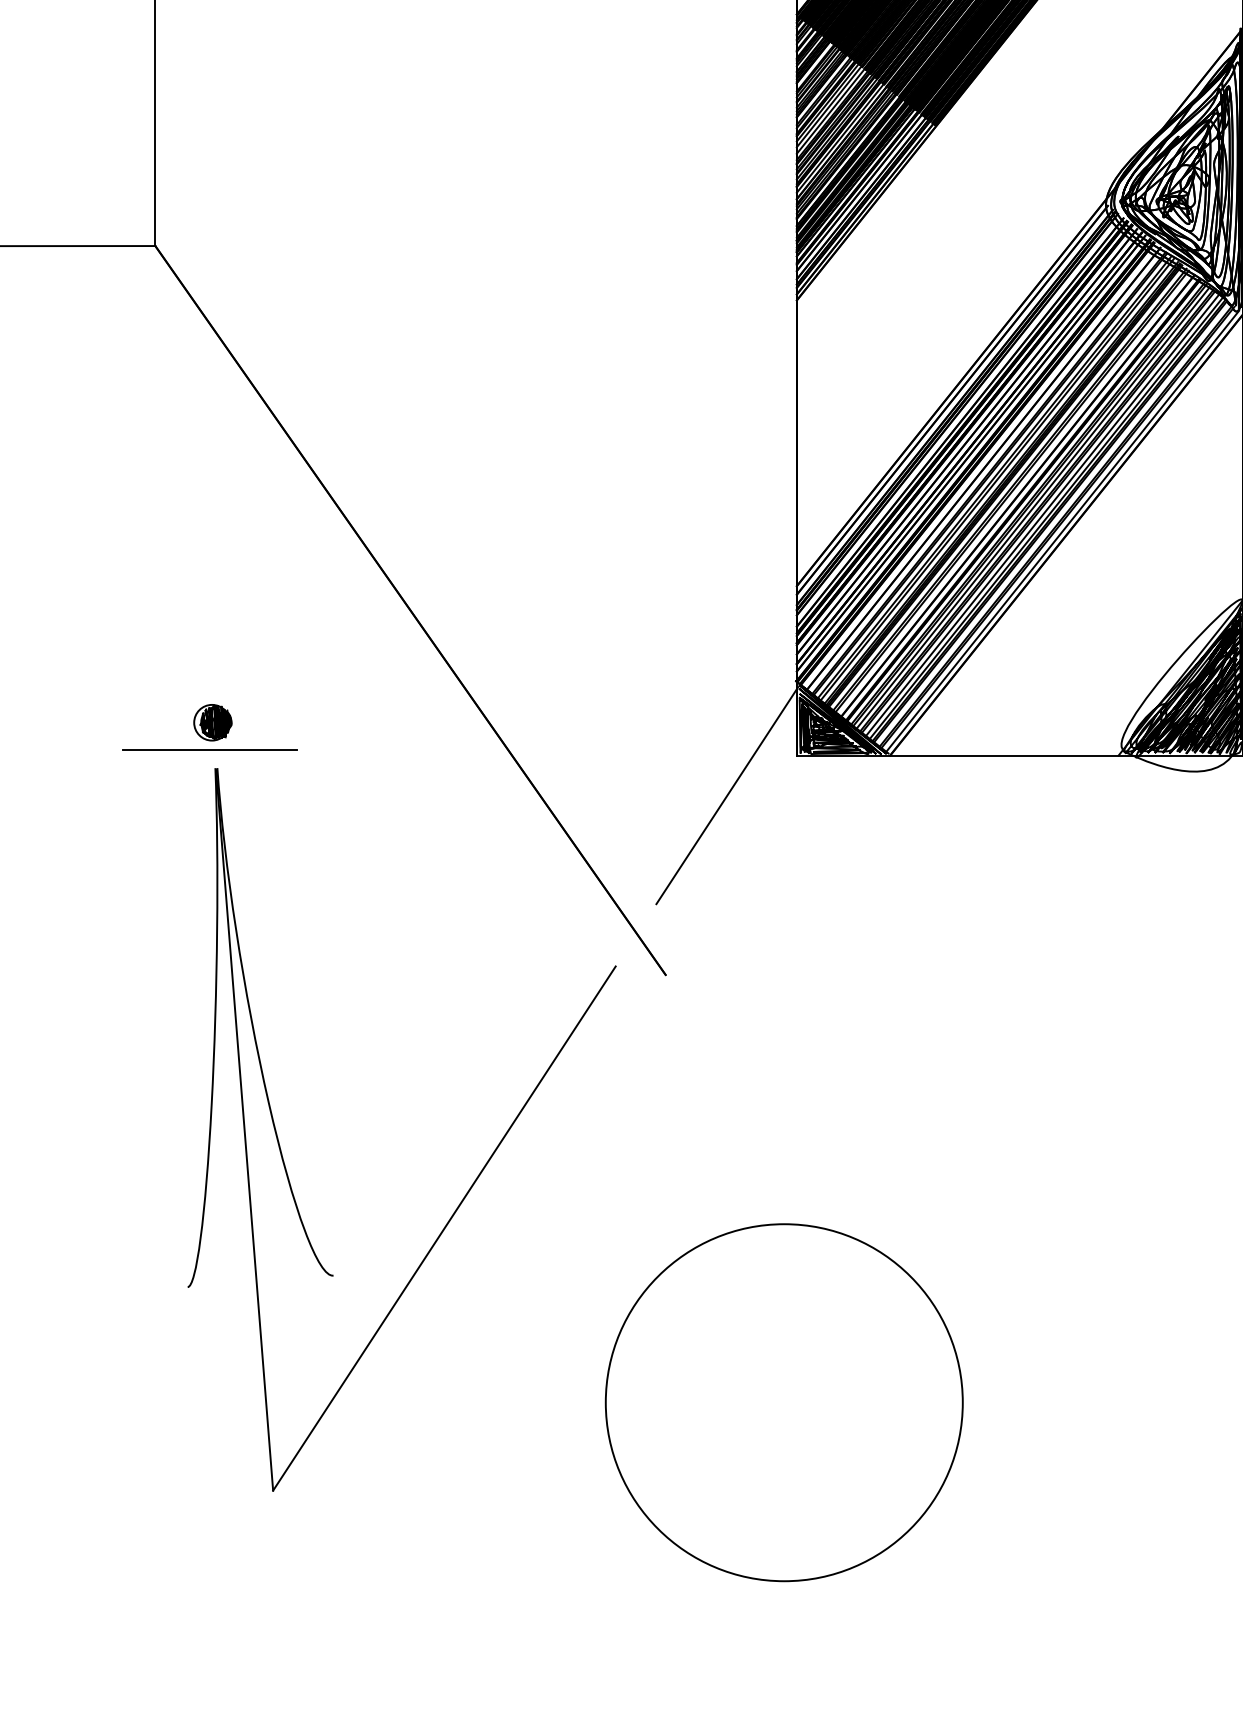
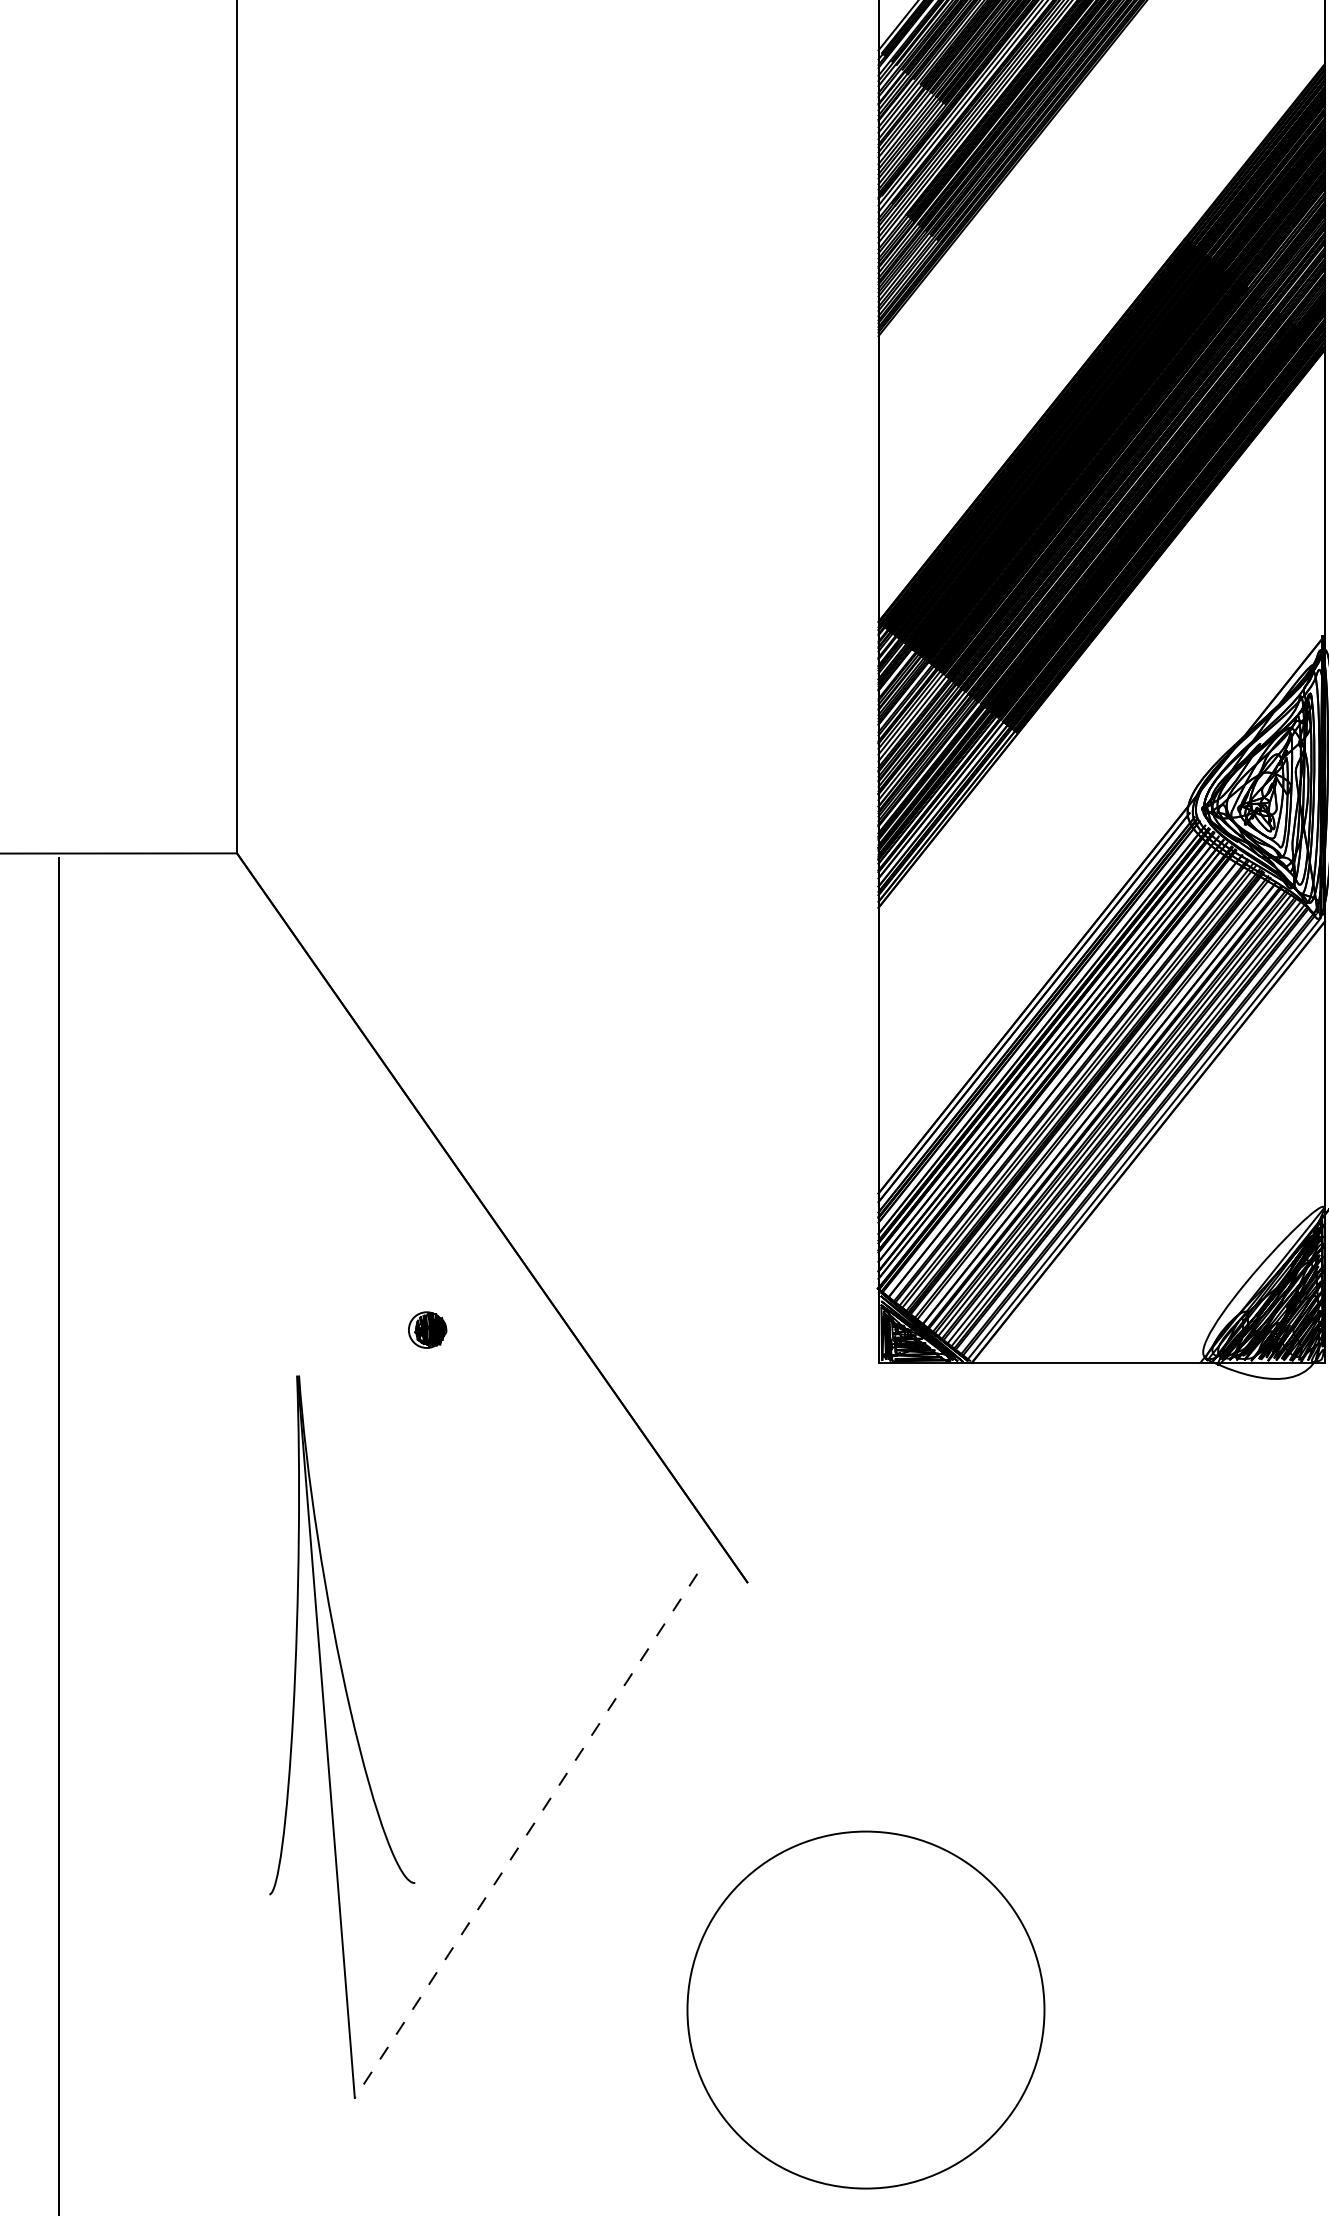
part: (212, 722) -> (427, 1329), moved
line: (209, 750) -> (291, 1357), removed
line: (726, 795) -> (808, 1402), removed
line: (443, 1229) -> (525, 1836), solid -> dashed

